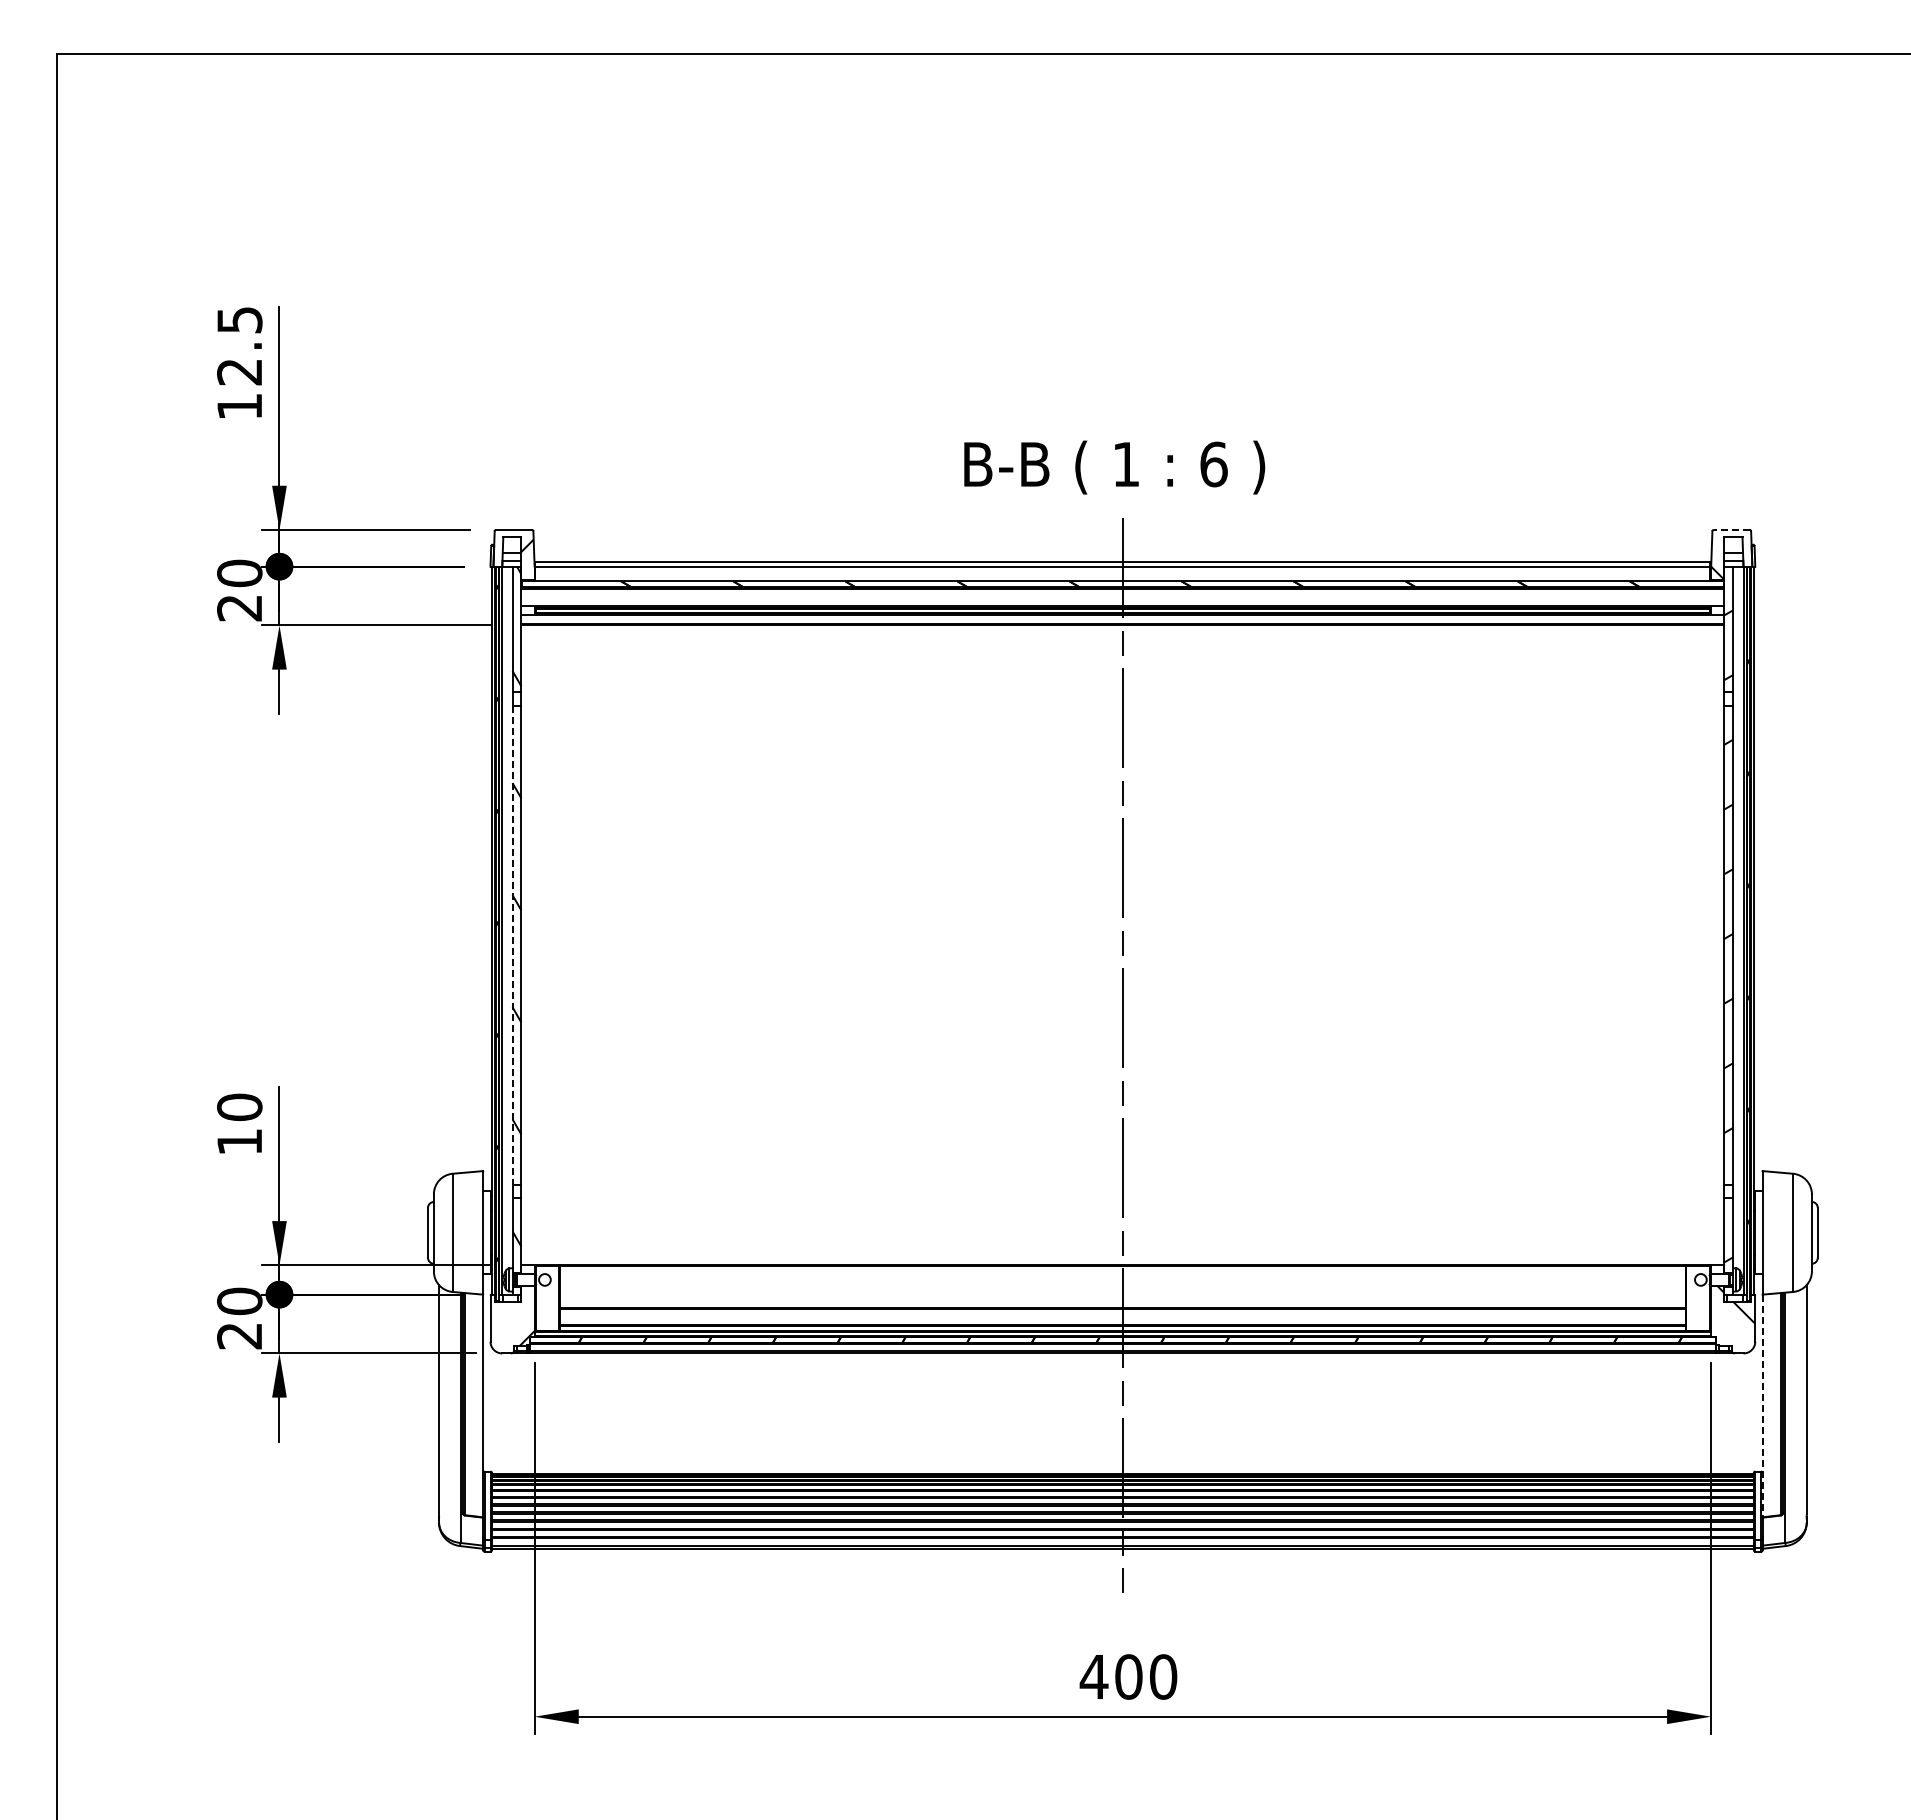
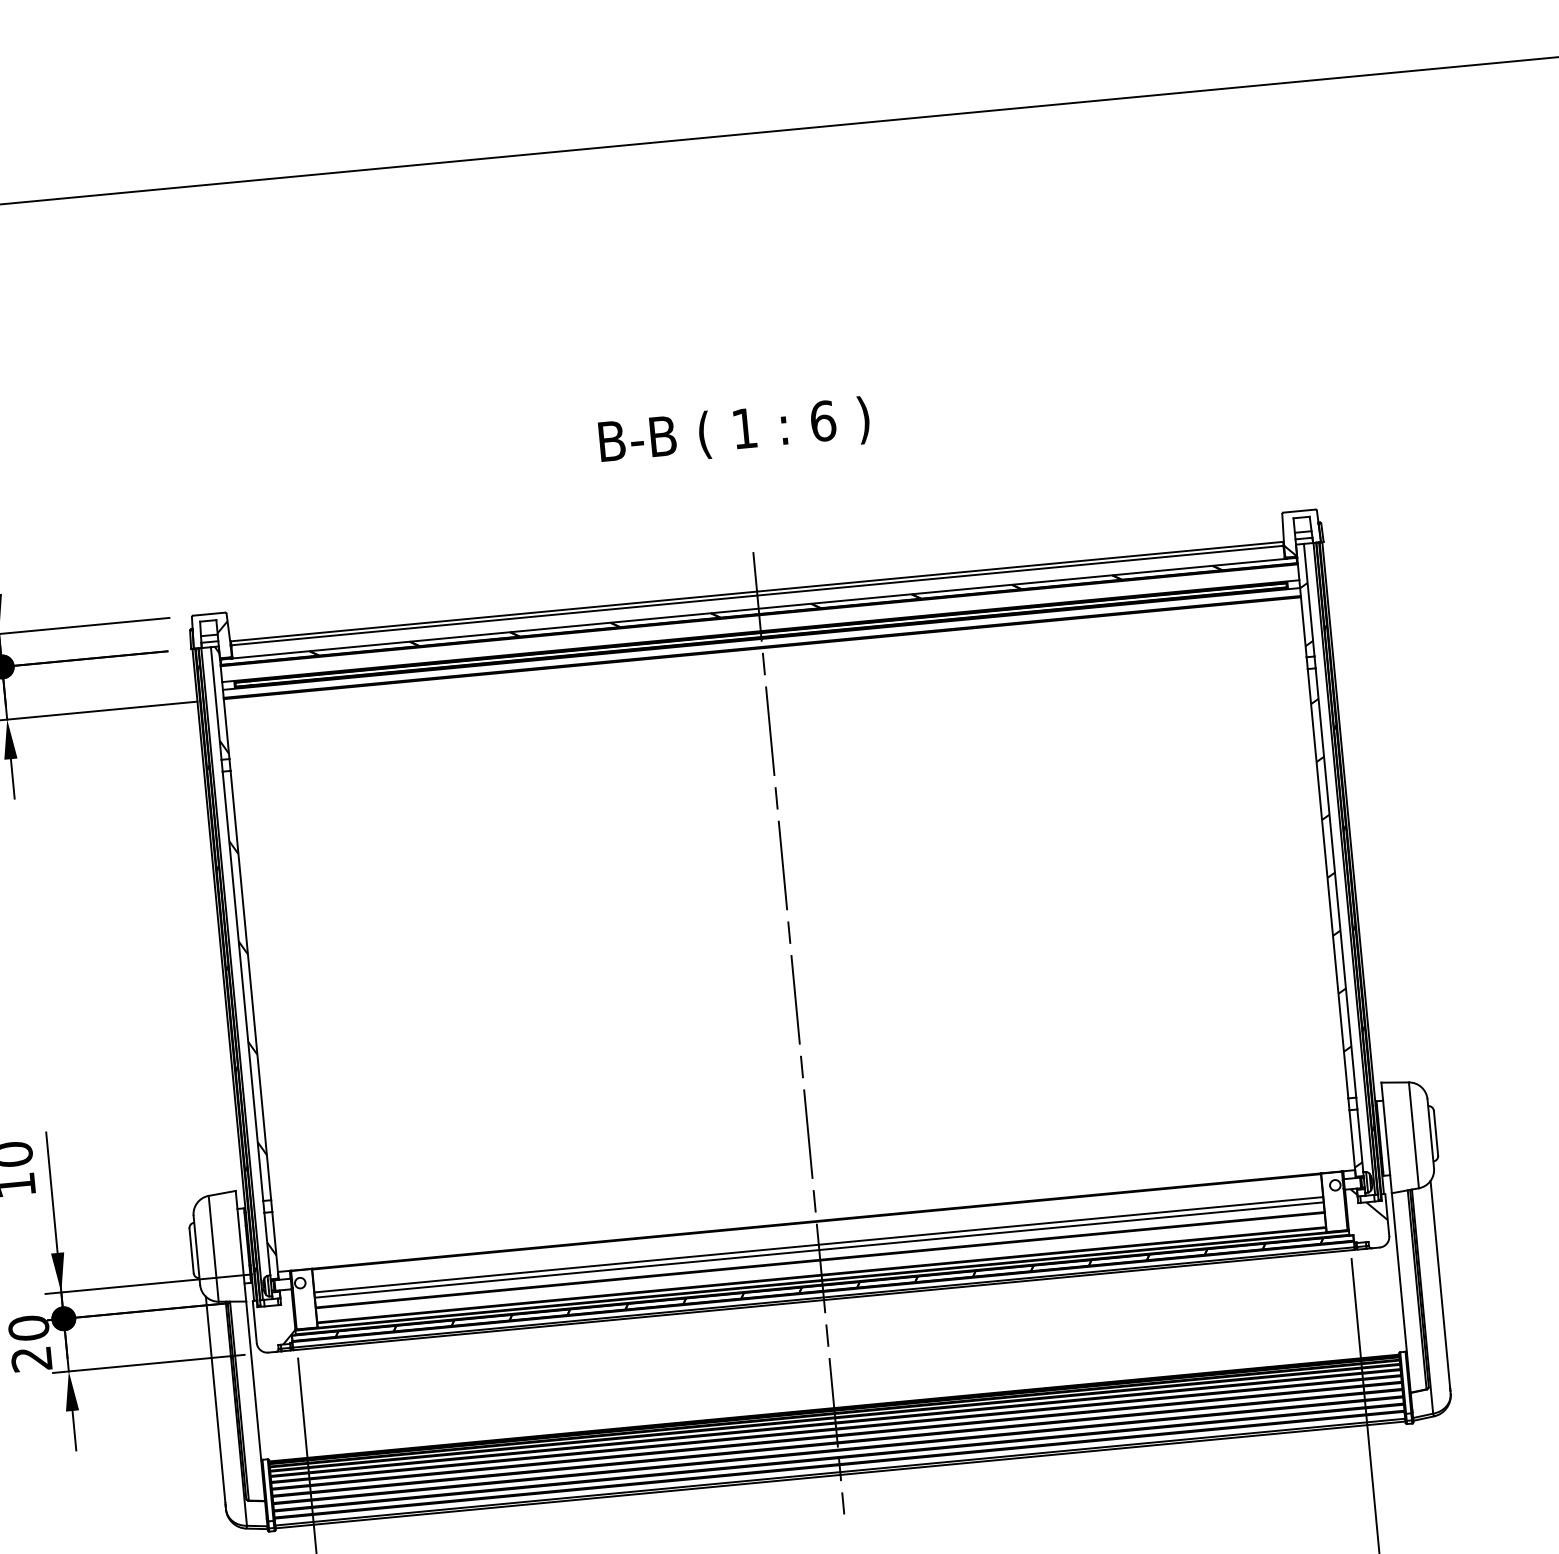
text: (1114, 467) -> (734, 432), moved
line: (1731, 529) -> (1299, 510), dashed -> solid
line: (512, 945) -> (242, 986), dashed -> solid
line: (1122, 1291) -> (818, 1244), added
line: (1122, 1297) -> (818, 1250), added
line: (1762, 1406) -> (1401, 1293), dashed -> solid

